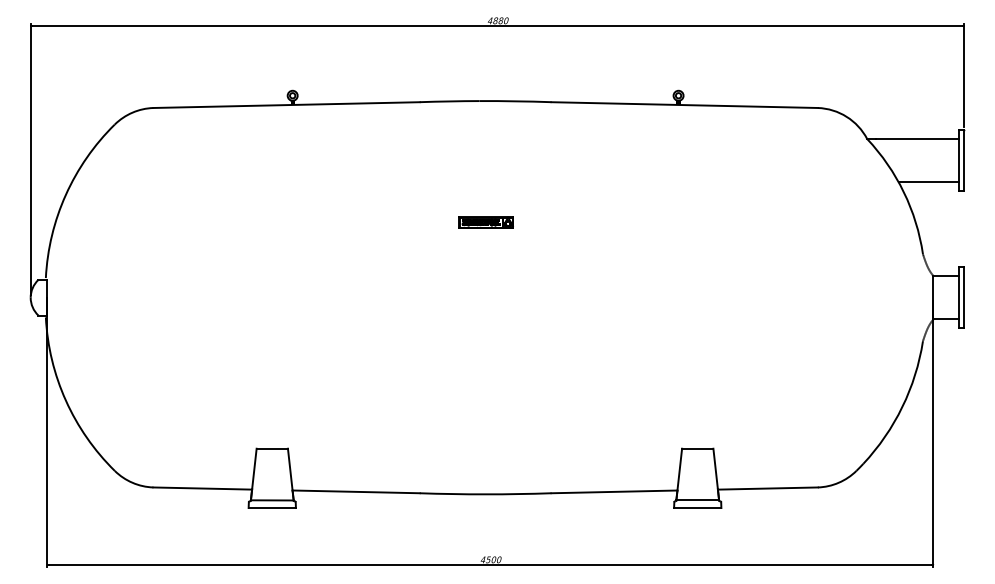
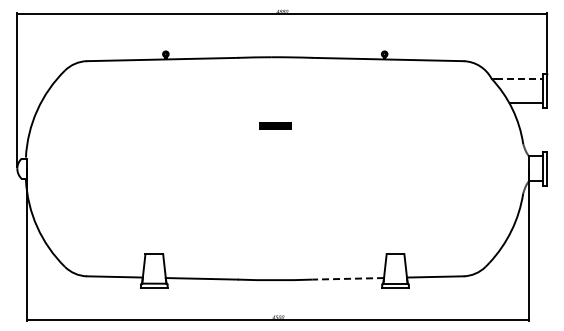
line: (918, 138) -> (520, 78), solid -> dashed
line: (614, 491) -> (348, 278), solid -> dashed

